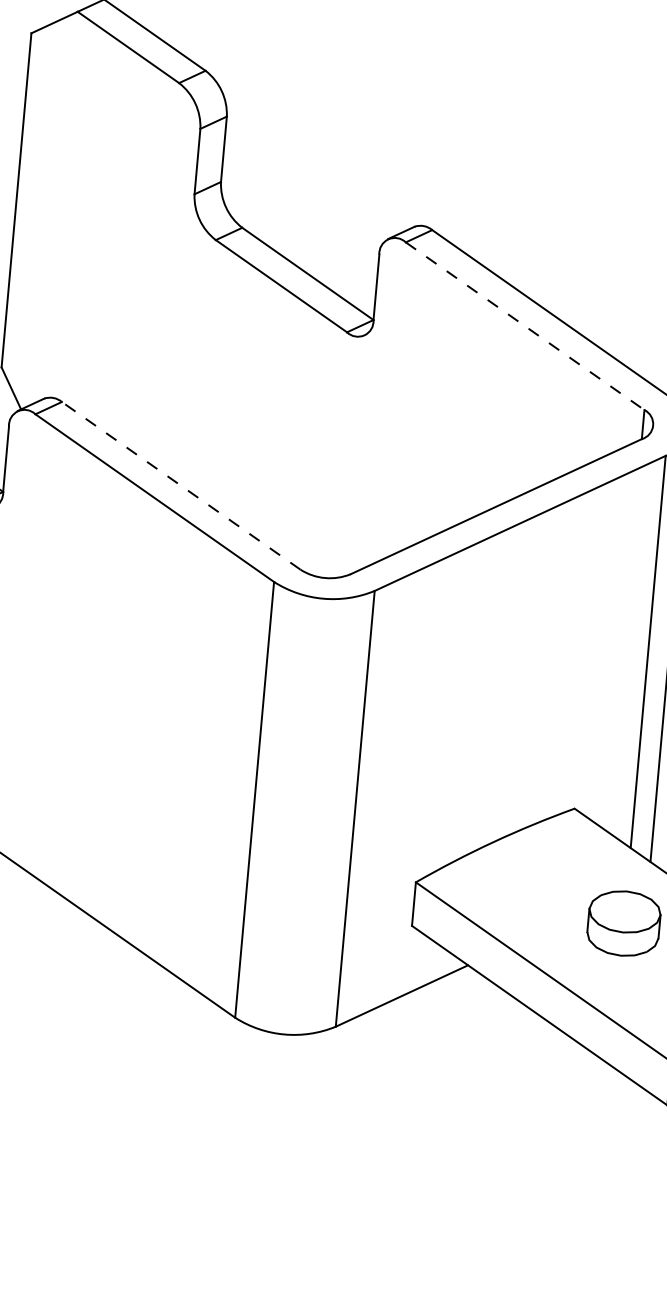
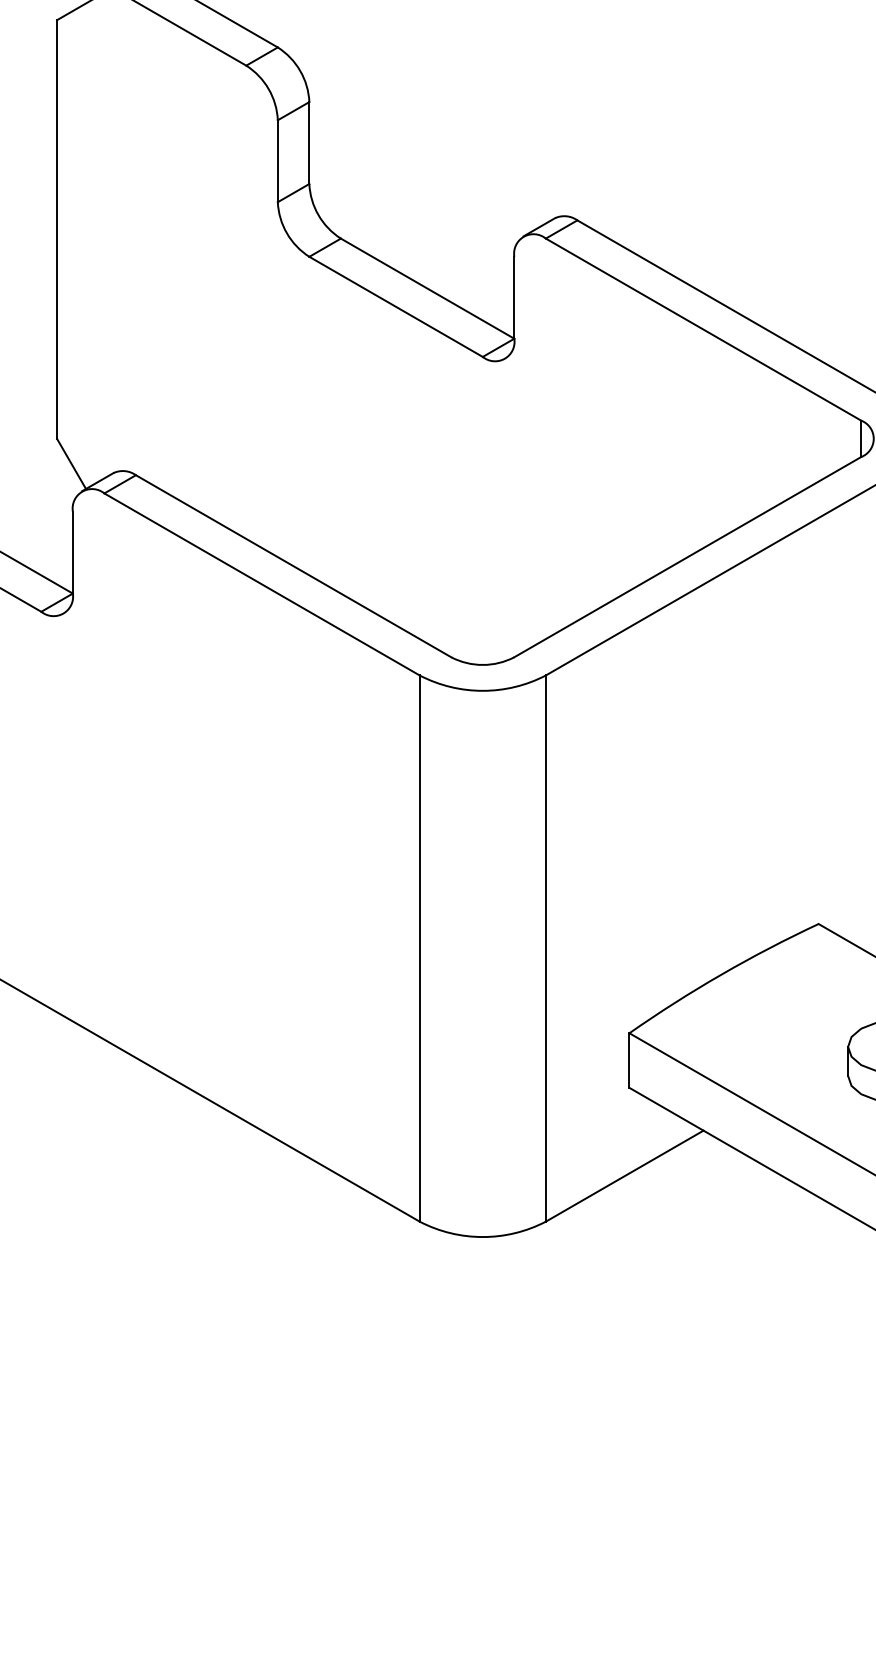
line: (525, 326) -> (703, 329), dashed -> solid
line: (181, 486) -> (293, 566), dashed -> solid

